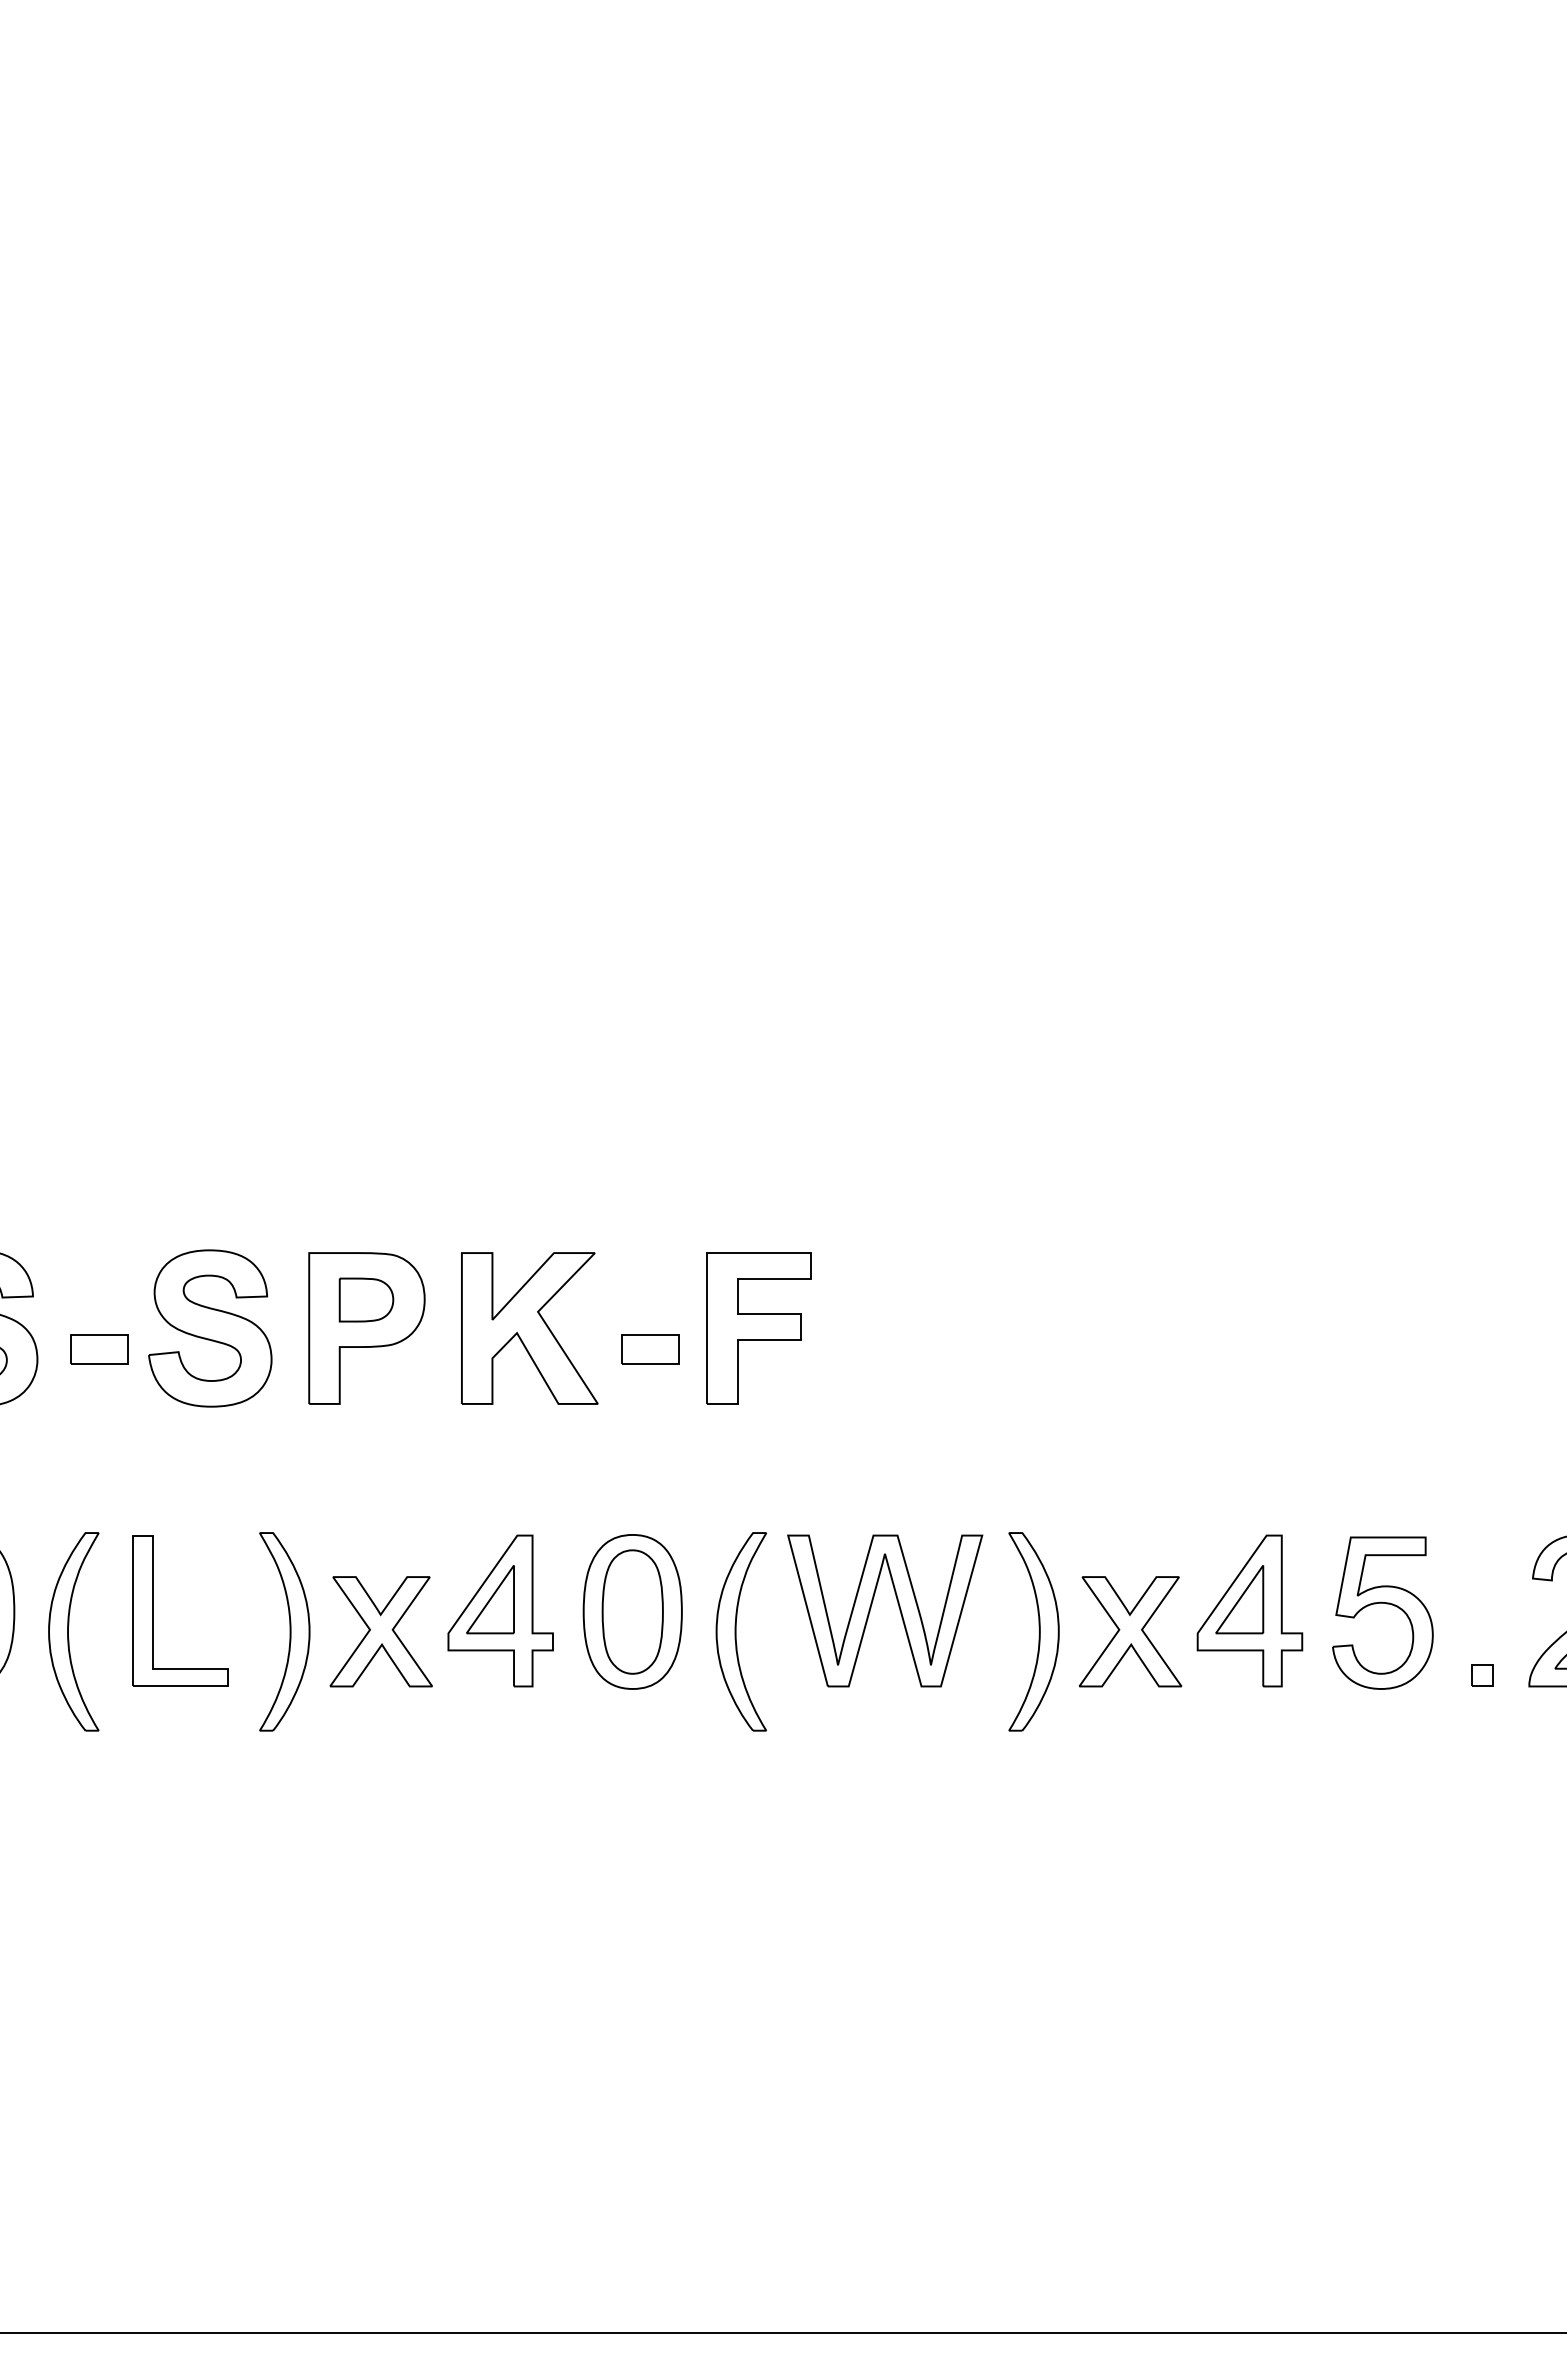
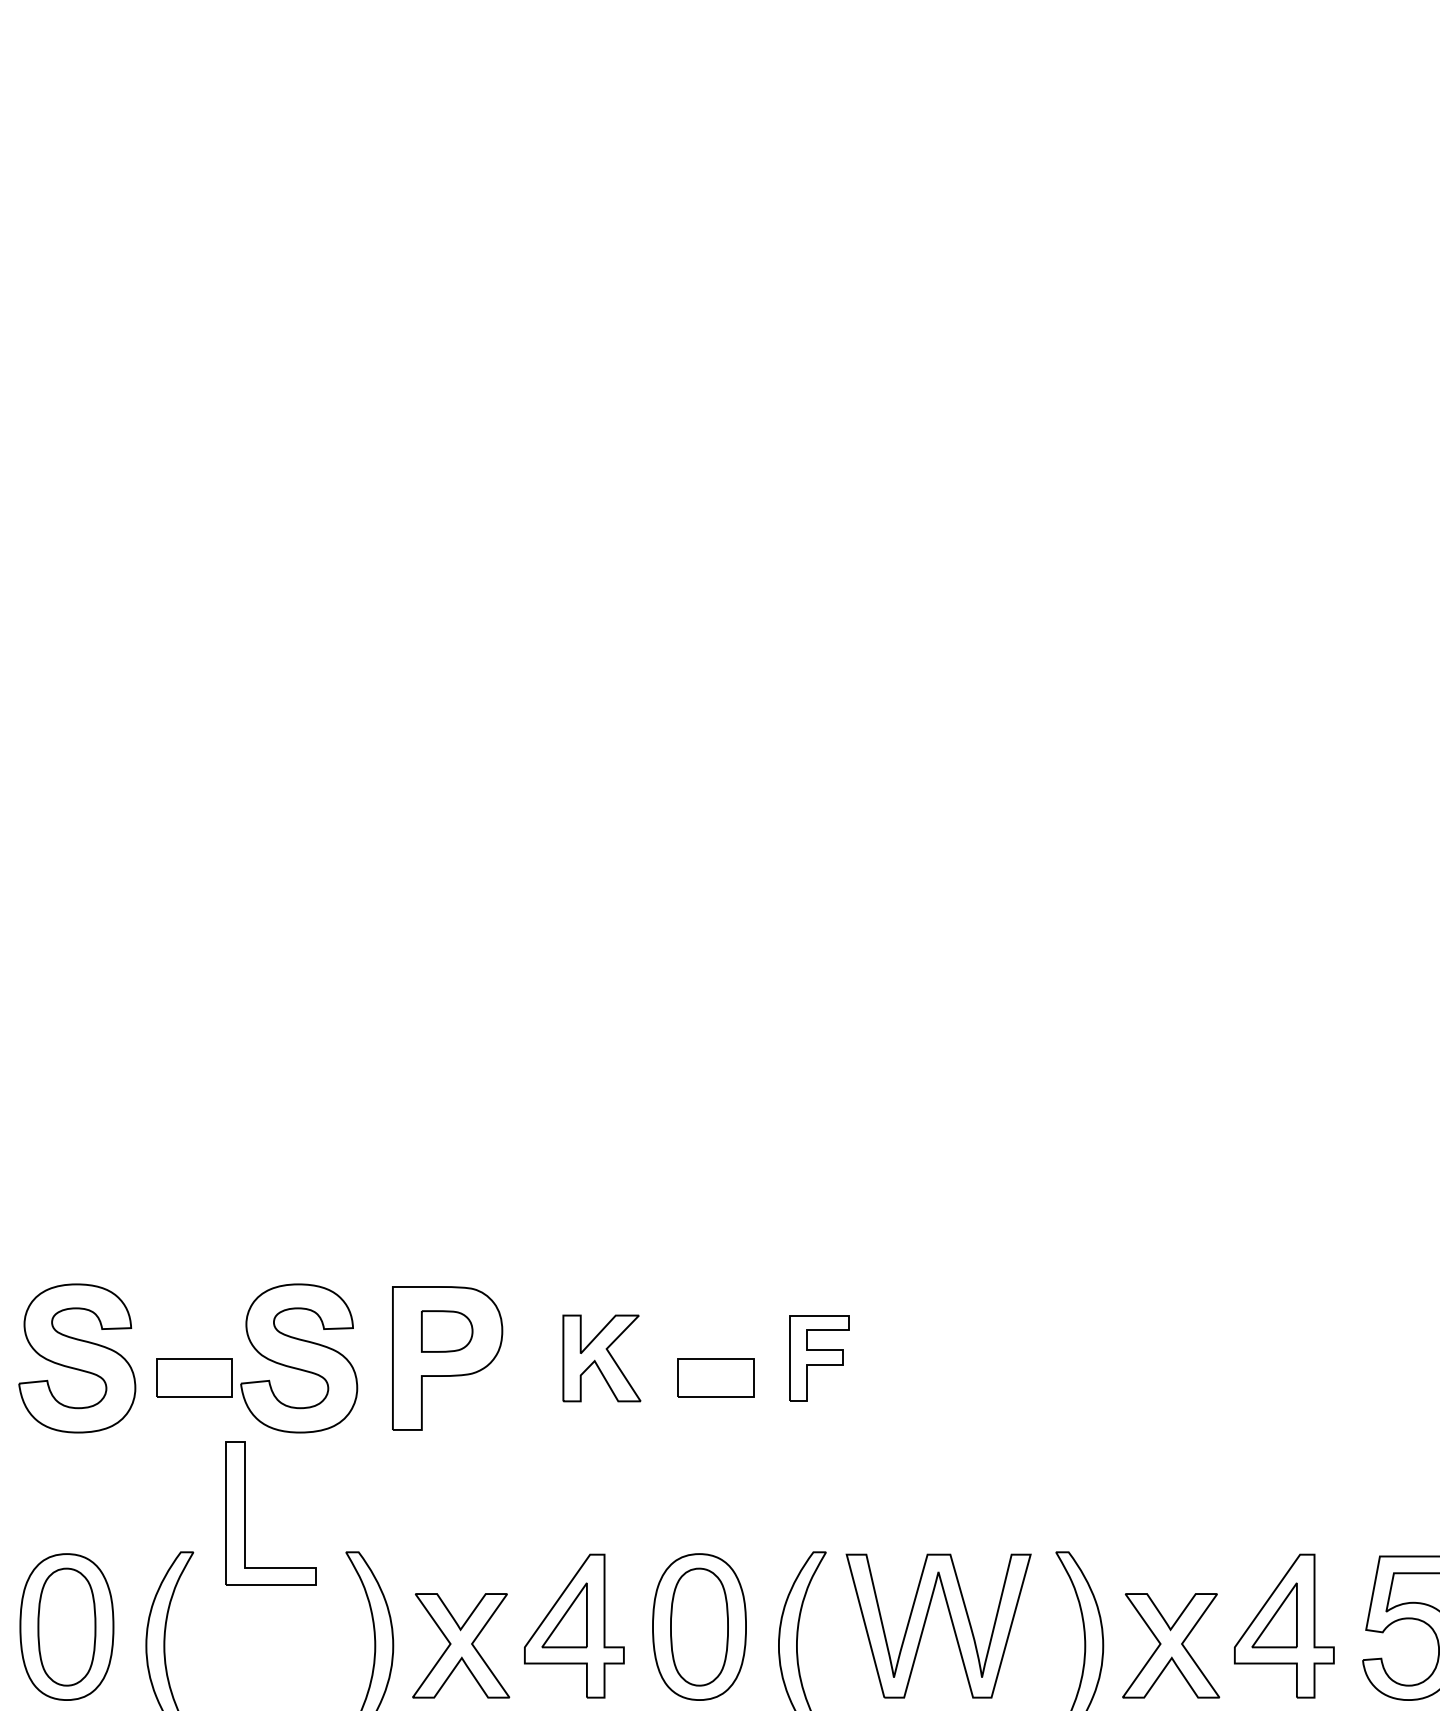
part: (529, 1328) -> (601, 1358), size x0.6
part: (758, 1328) -> (818, 1358), size x0.6
part: (99, 1349) -> (194, 1378), size x1.4
part: (650, 1349) -> (716, 1378), size x1.4
part: (153, 1610) -> (245, 1512), moved

